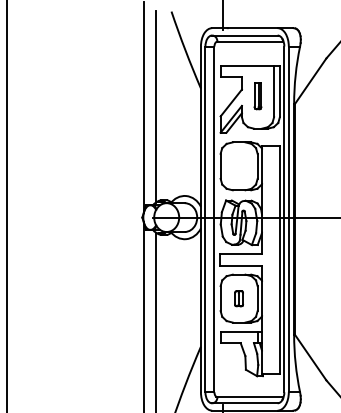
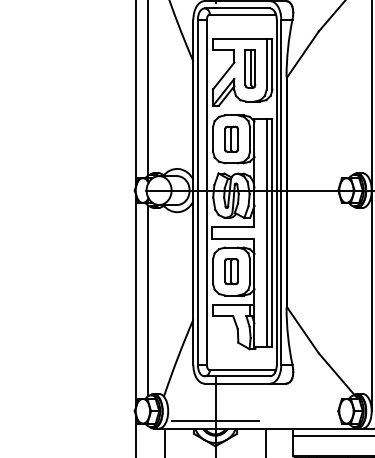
part: (258, 95) -> (250, 68), size x1.43
part: (239, 165) -> (231, 138), added
line: (274, 259) -> (266, 232), added
part: (239, 298) -> (231, 271), size x1.67

